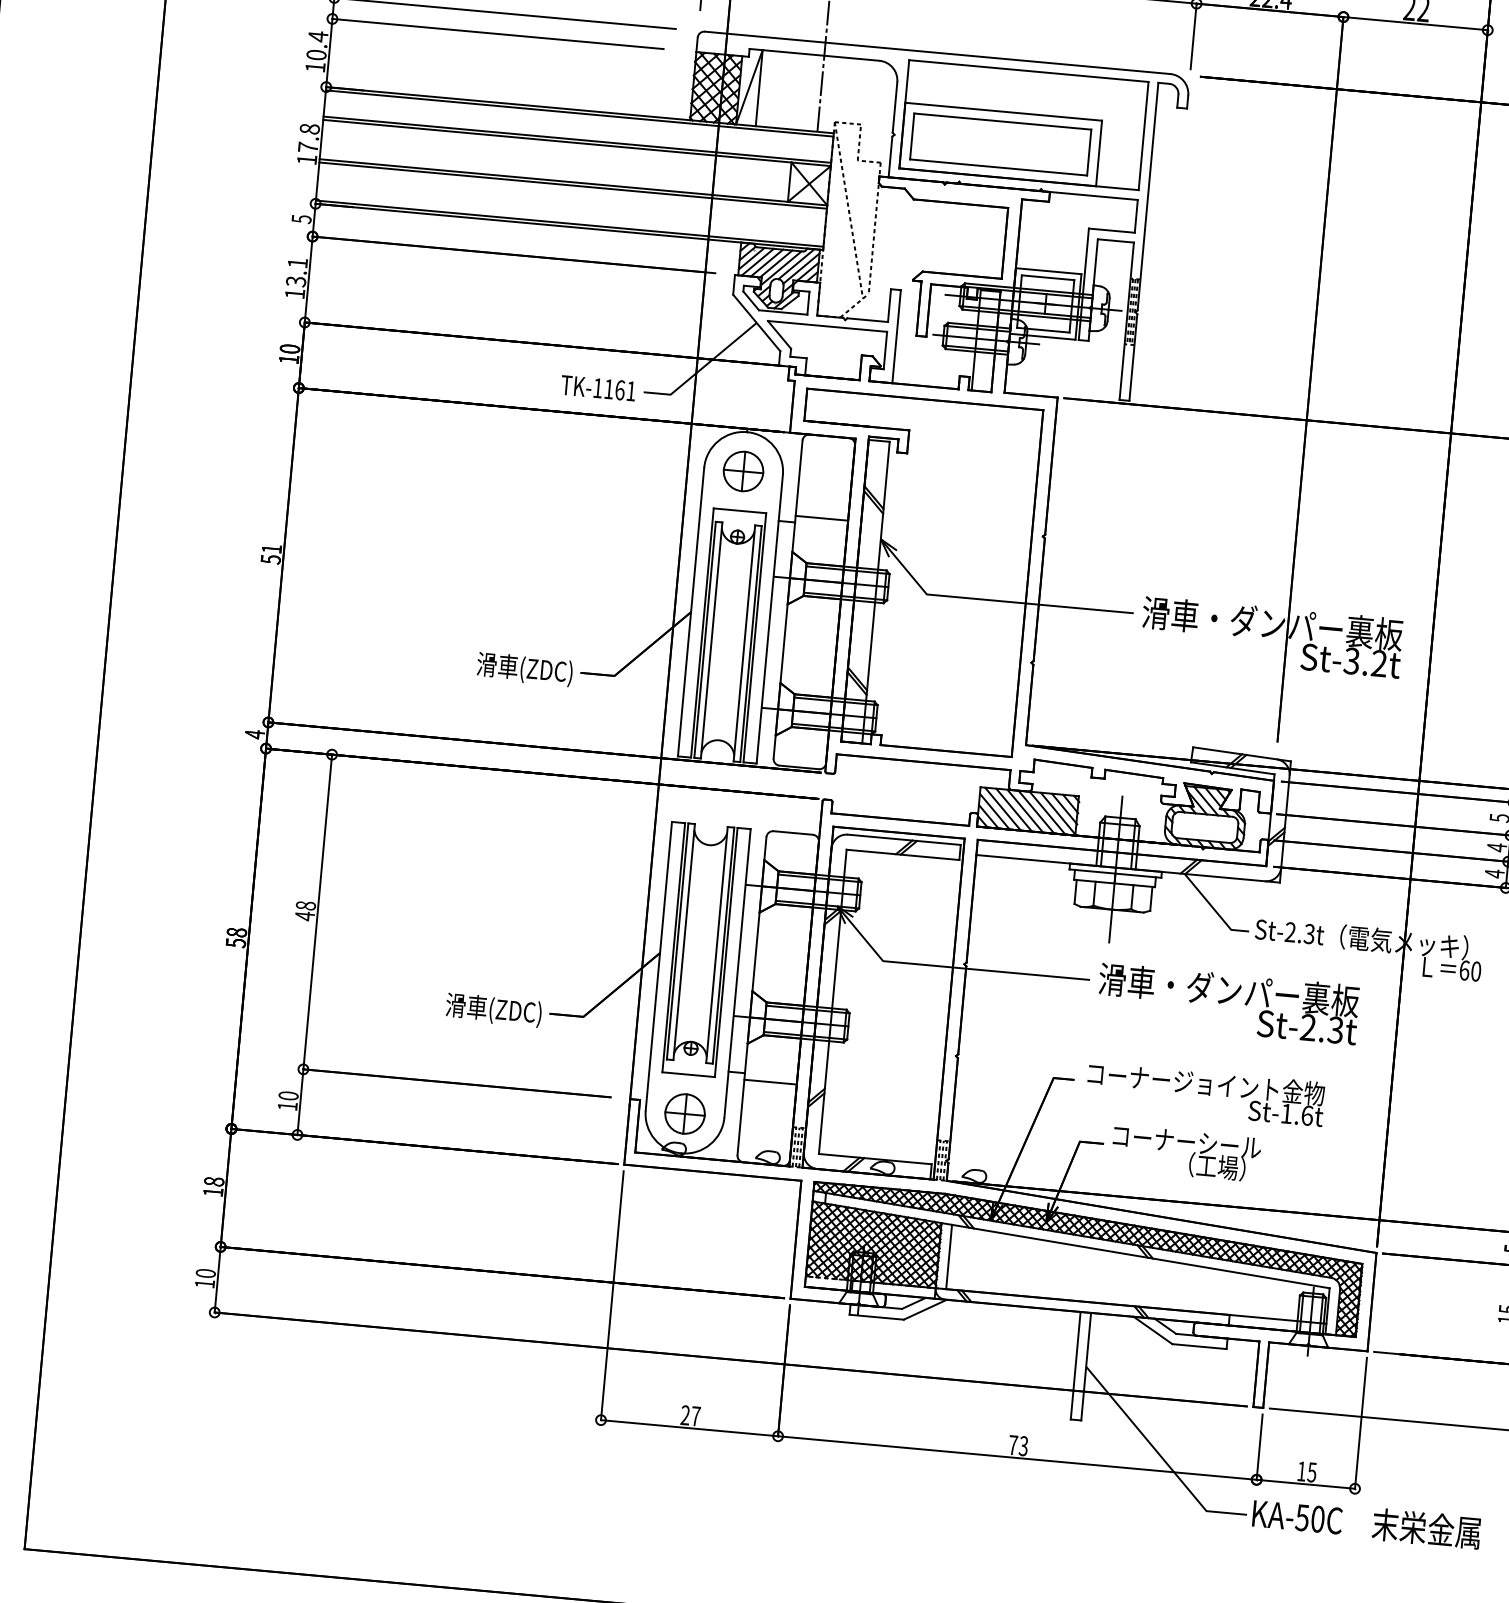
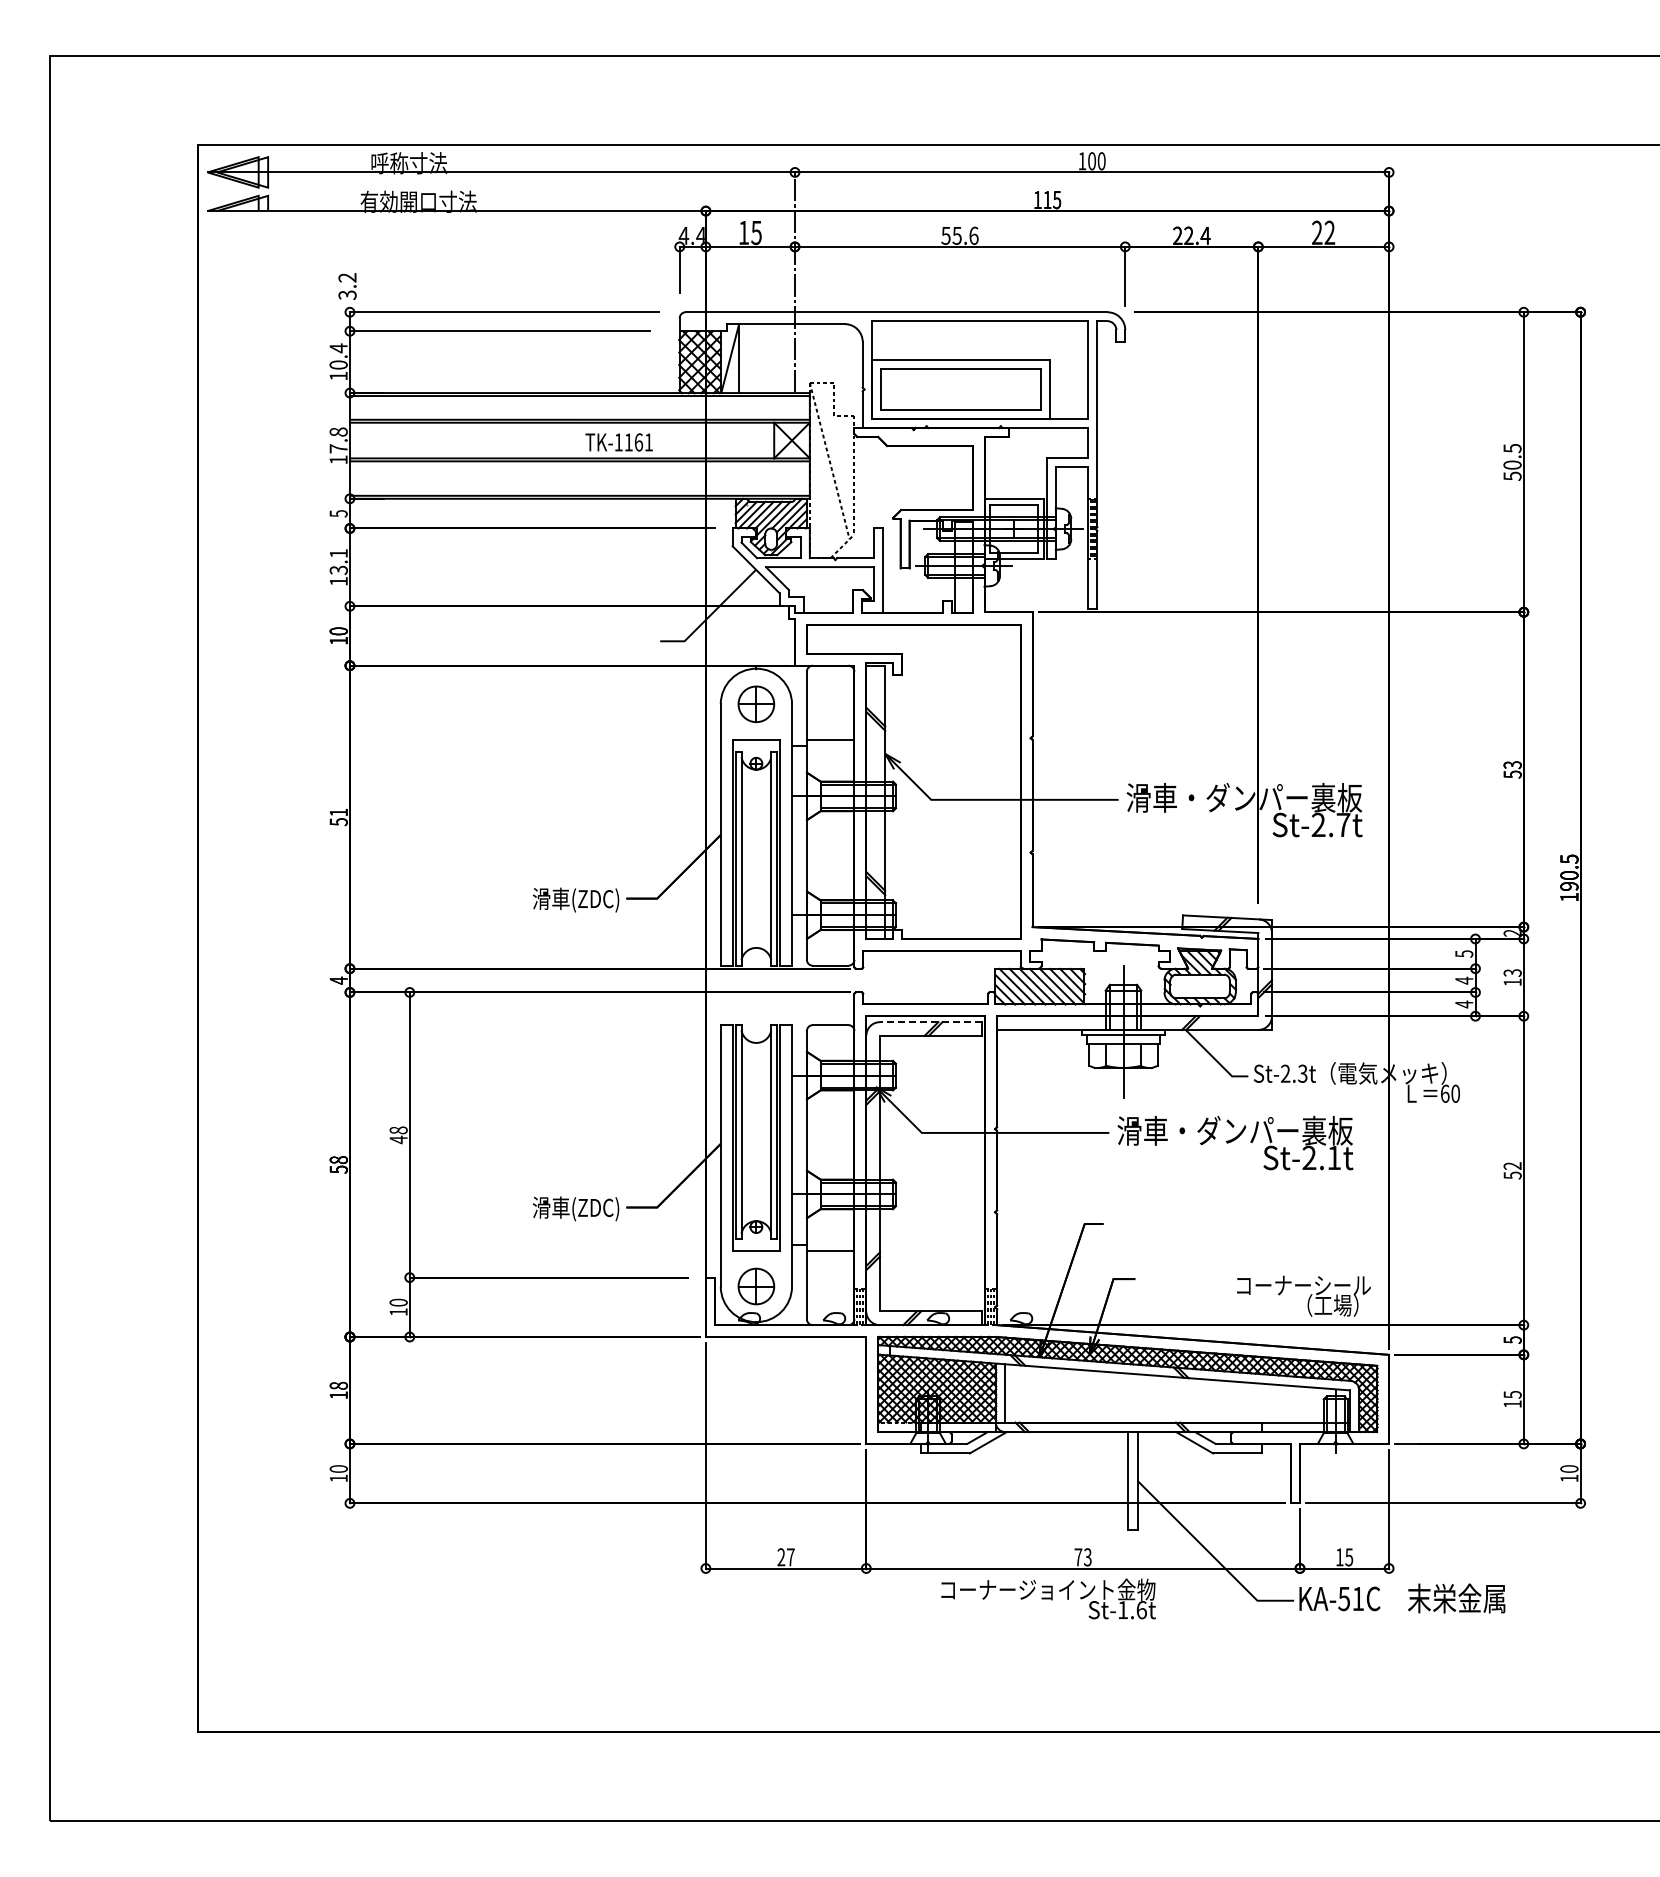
text: (597, 388) -> (618, 442), moved
text: (1365, 661) -> (1330, 824), St-3.2t -> St-2.7t
line: (903, 840) -> (930, 1022), solid -> dashed
text: (1334, 1029) -> (1333, 1157), St-2.3t -> St-2.1t
text: (1205, 1093) -> (1048, 1598), moved
text: (1185, 1152) -> (1303, 1295), moved
text: (1318, 1518) -> (1358, 1598), KA-50C -> KA-51C

